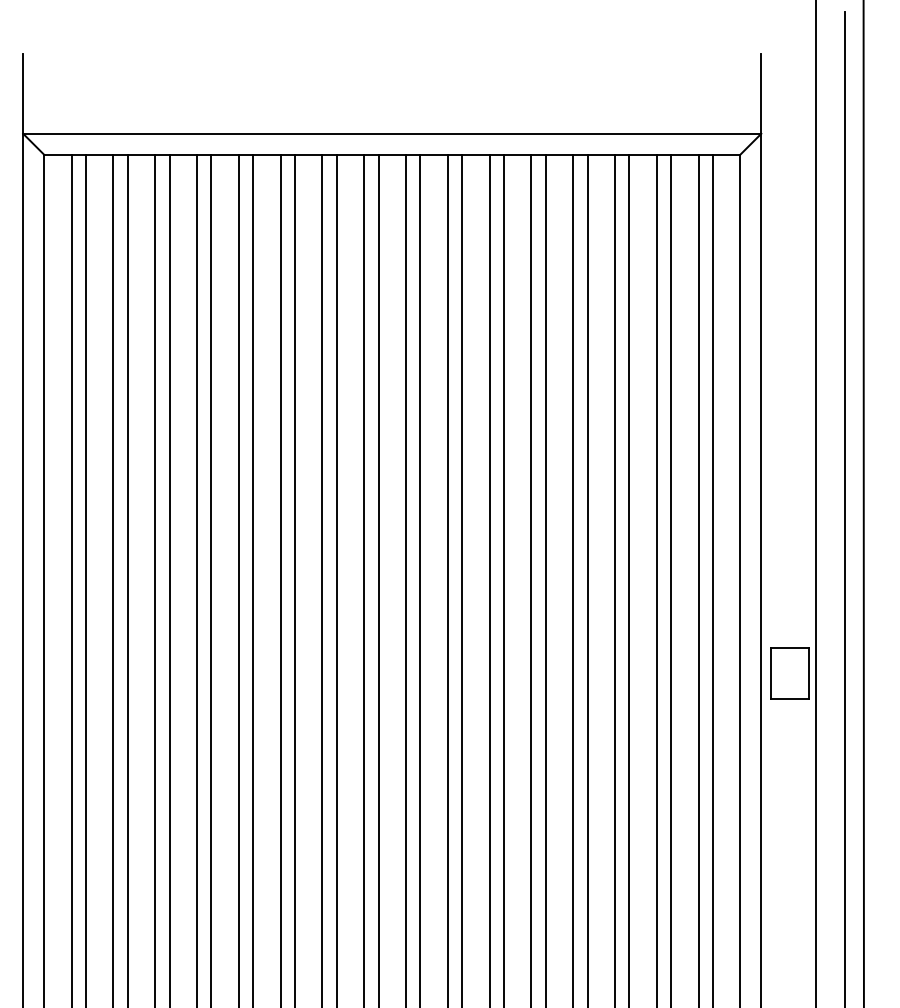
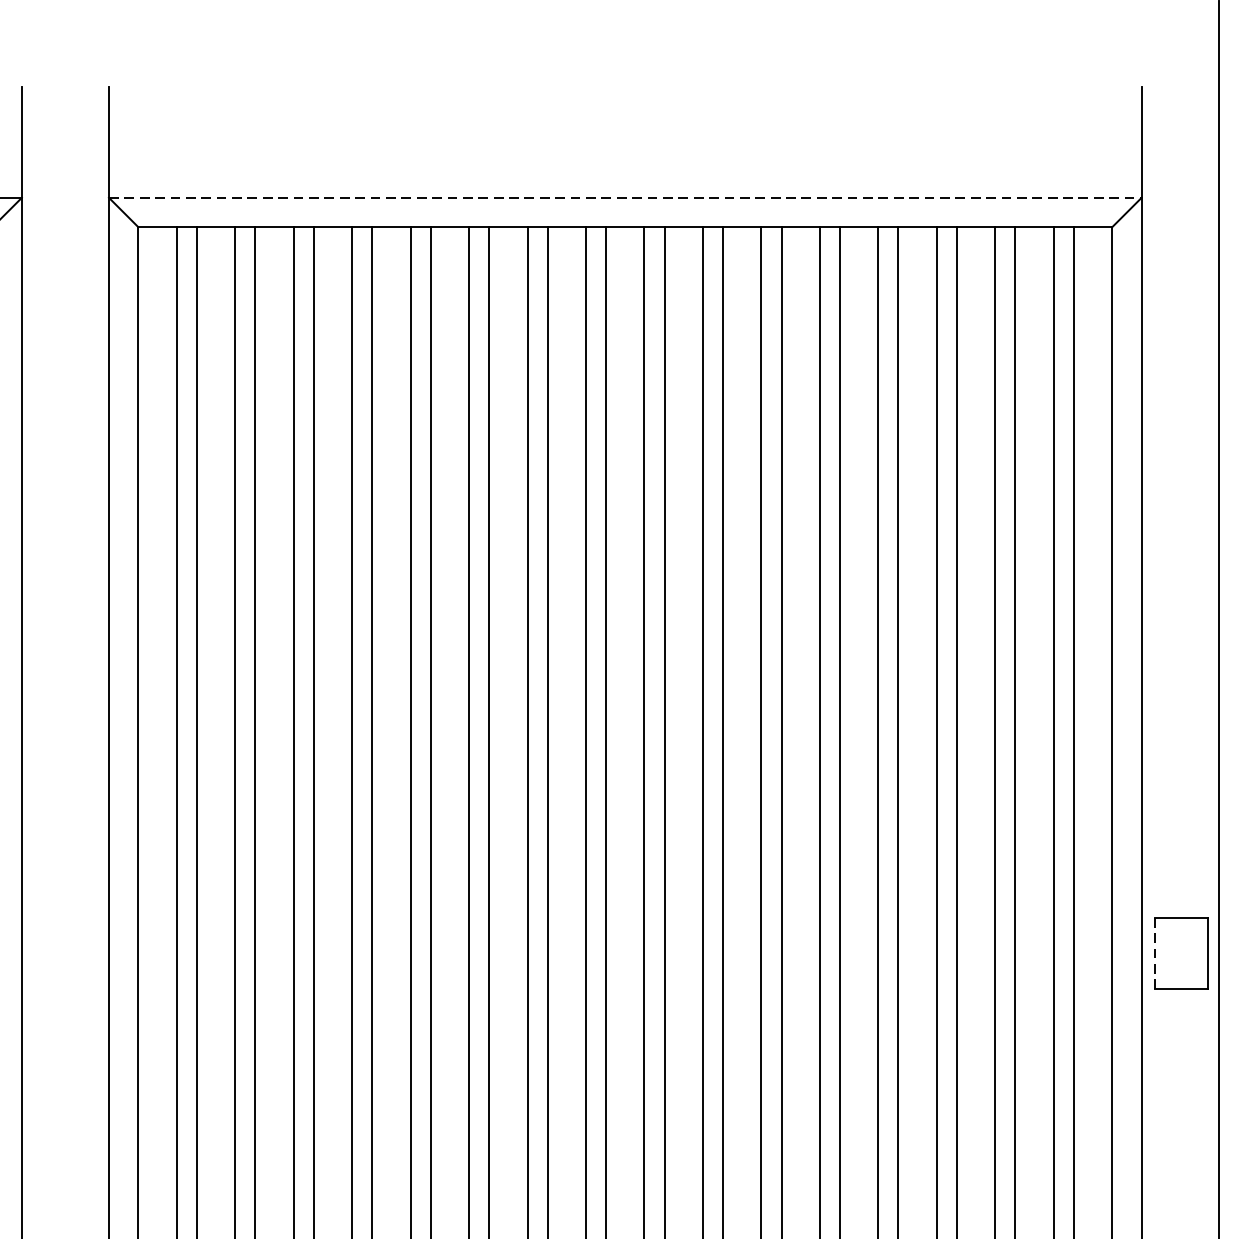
line: (392, 133) -> (625, 197), solid -> dashed
line: (770, 674) -> (1154, 954), solid -> dashed

